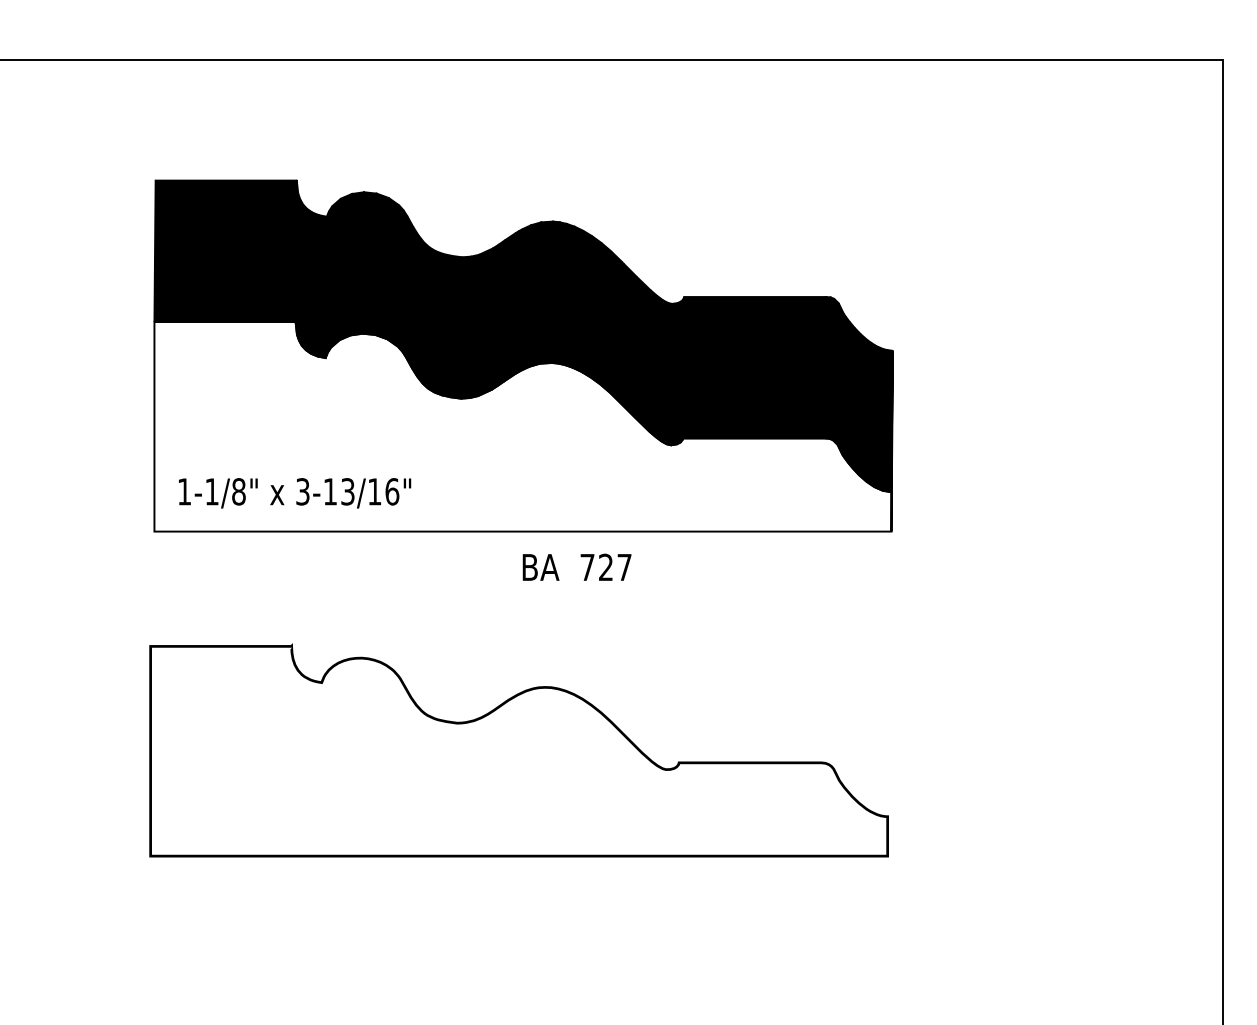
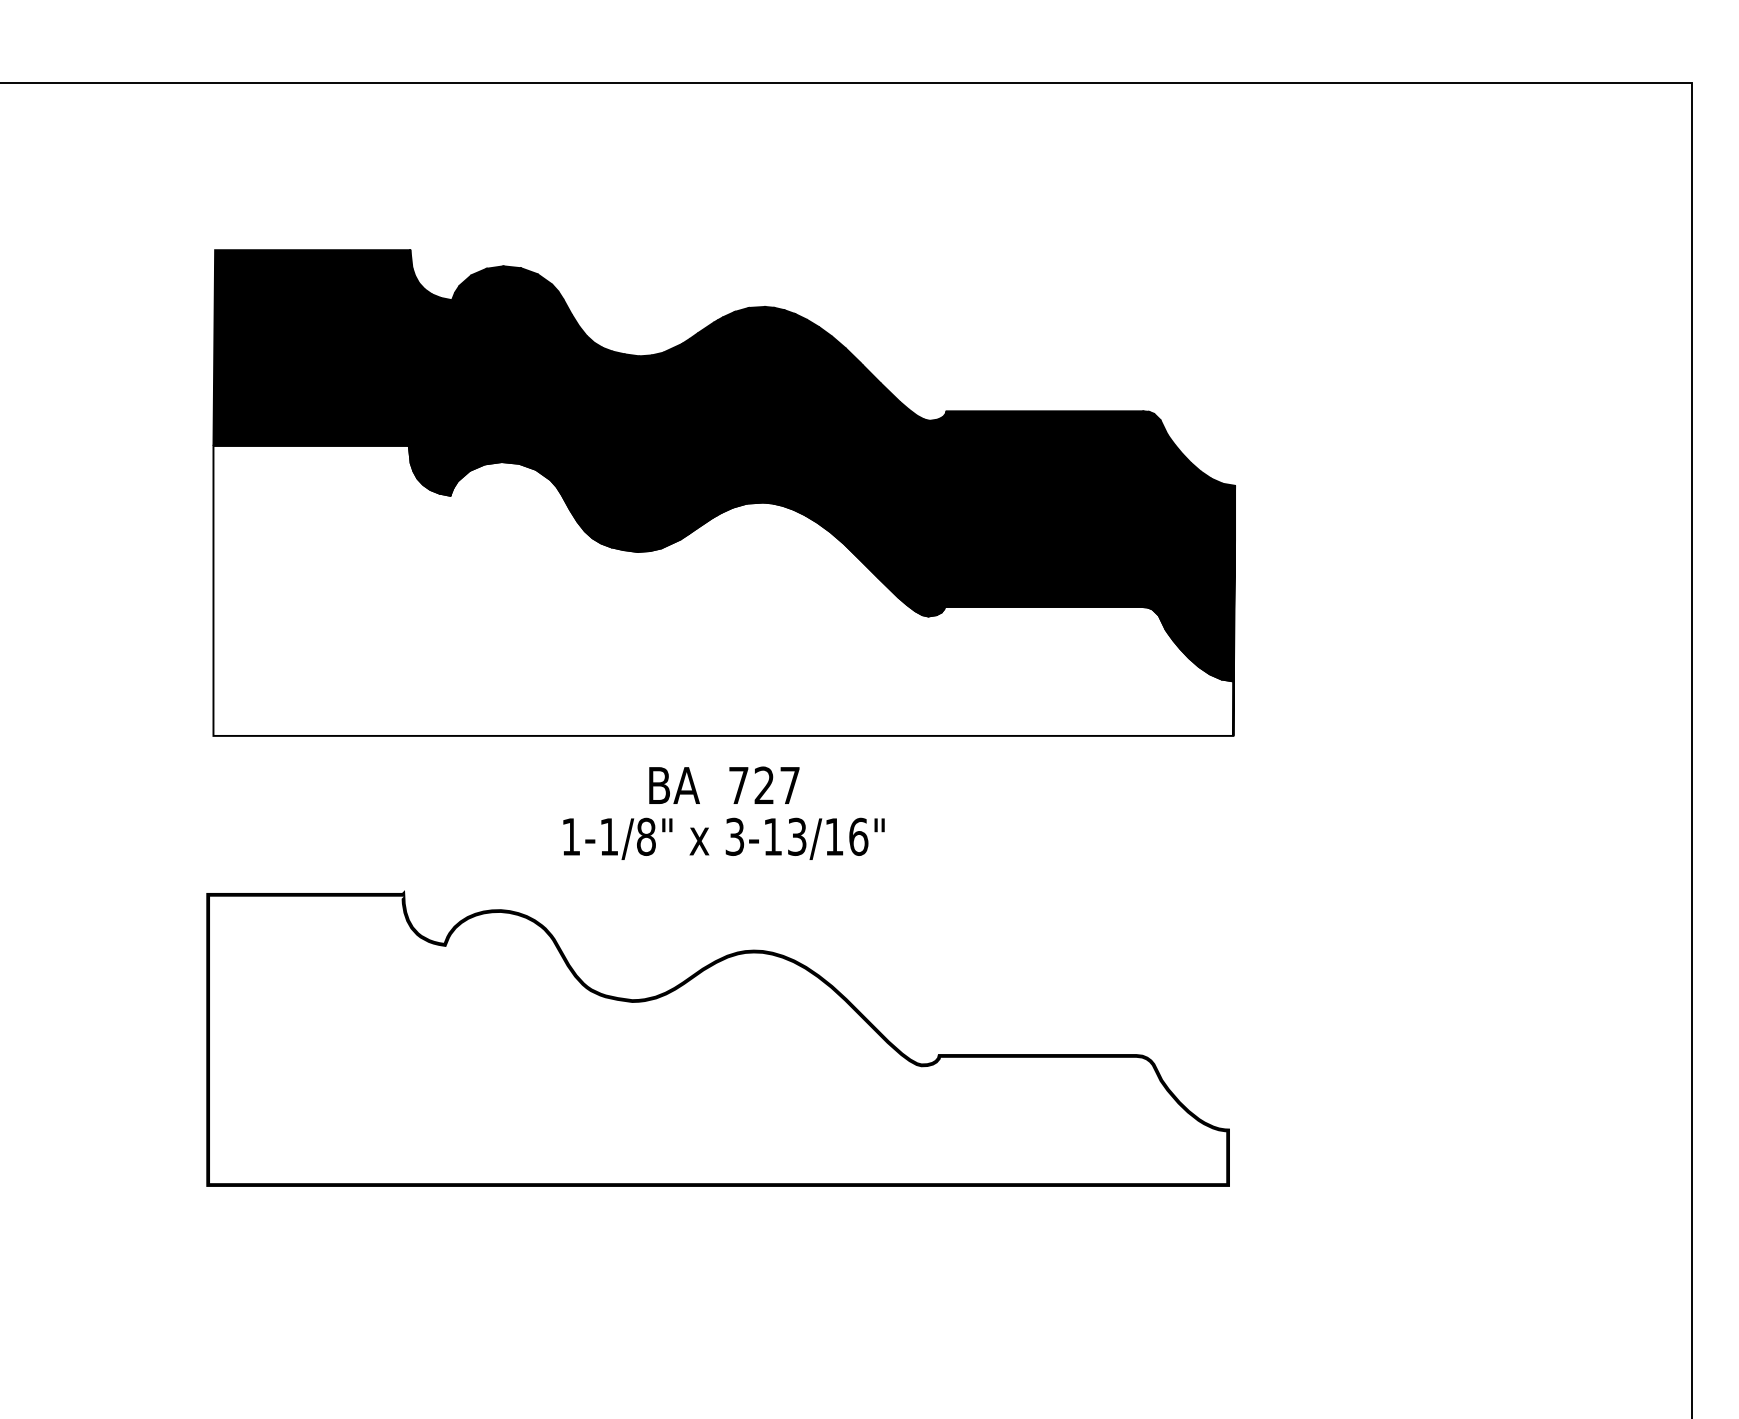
text: (294, 492) -> (723, 838), moved
text: (577, 566) -> (724, 784), moved

